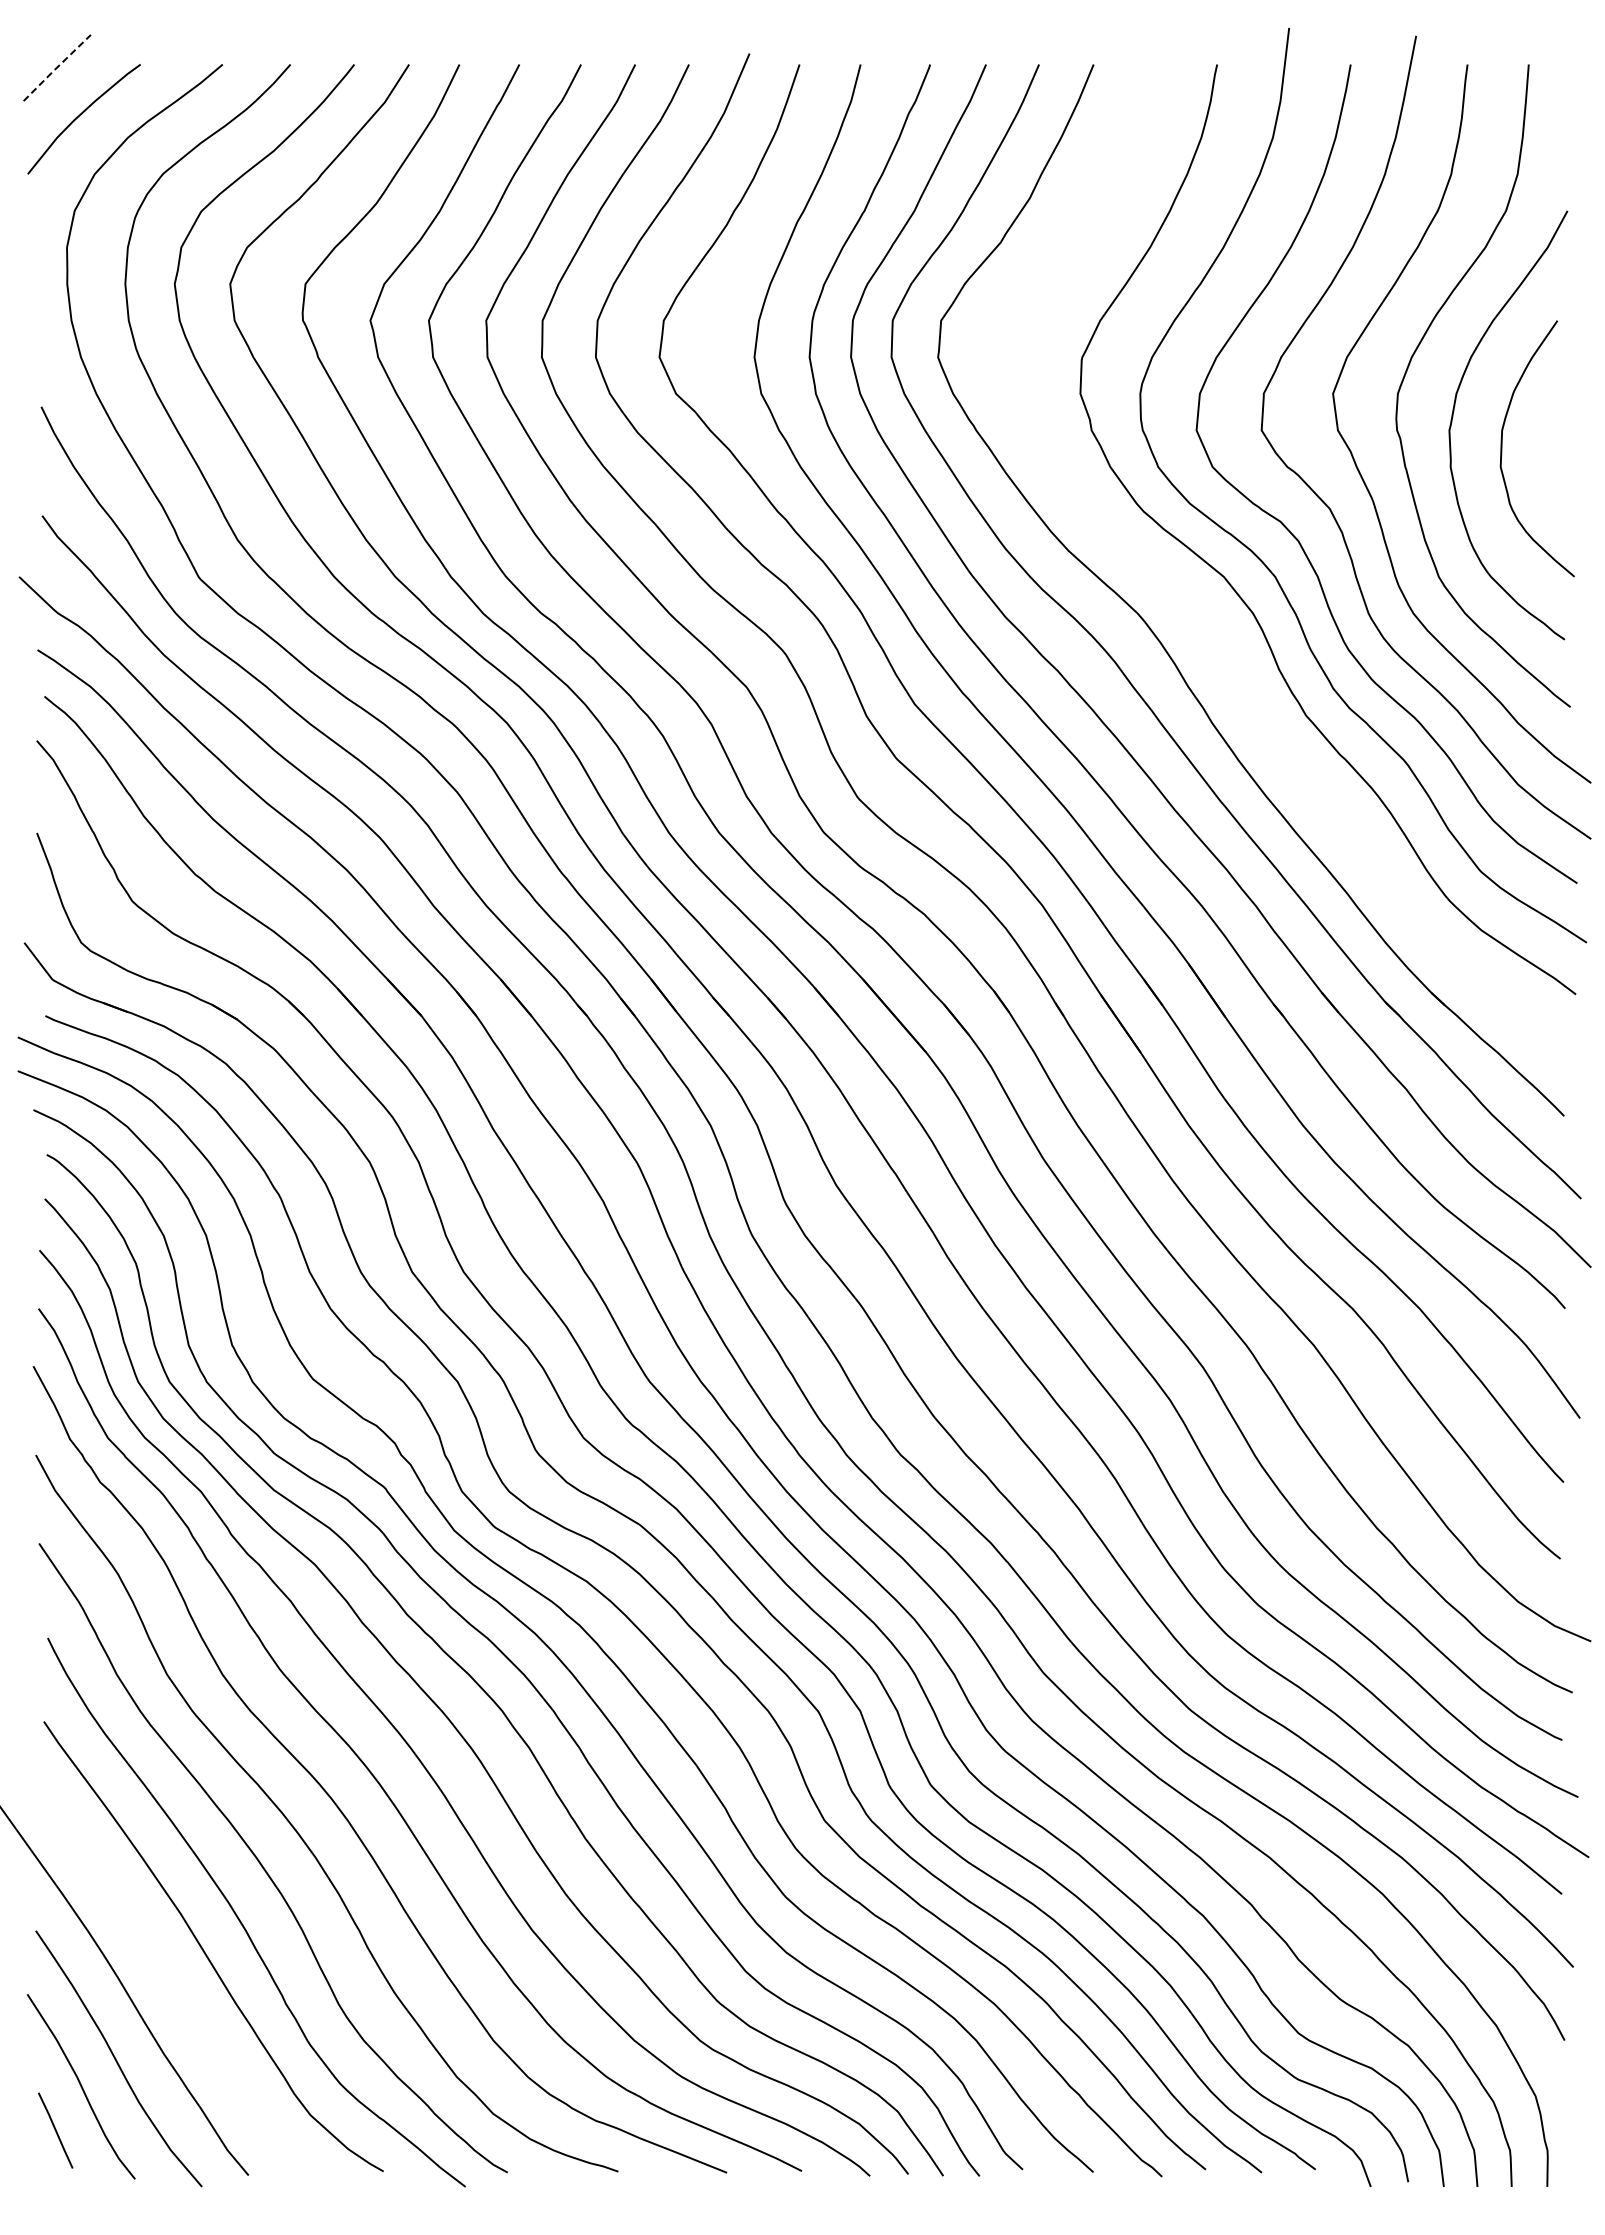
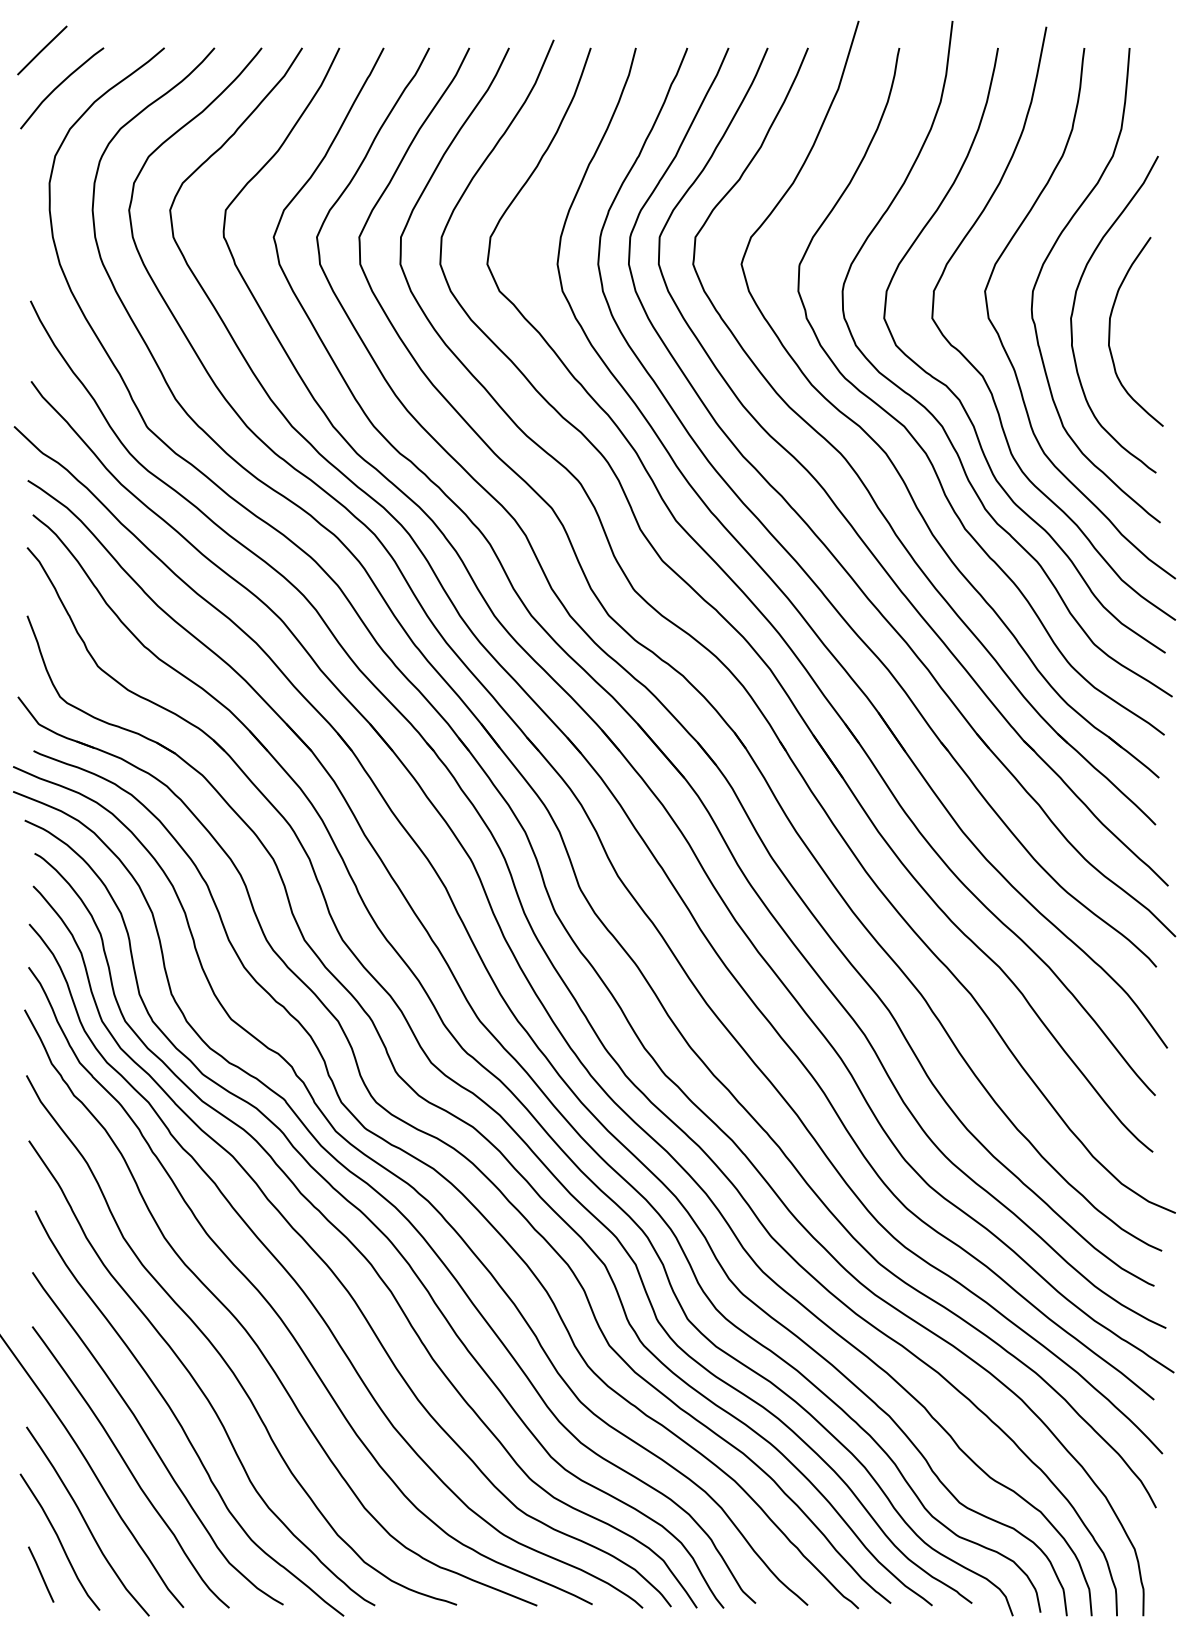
line: (56, 68) -> (41, 50), dashed -> solid
part: (1200, 613) -> (887, 453), added
curve: (174, 1985) -> (128, 1467), added

